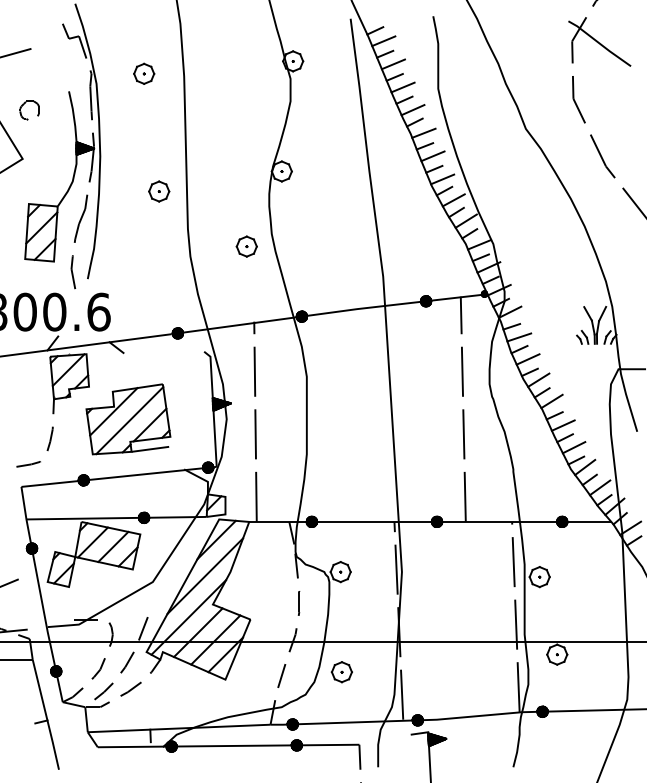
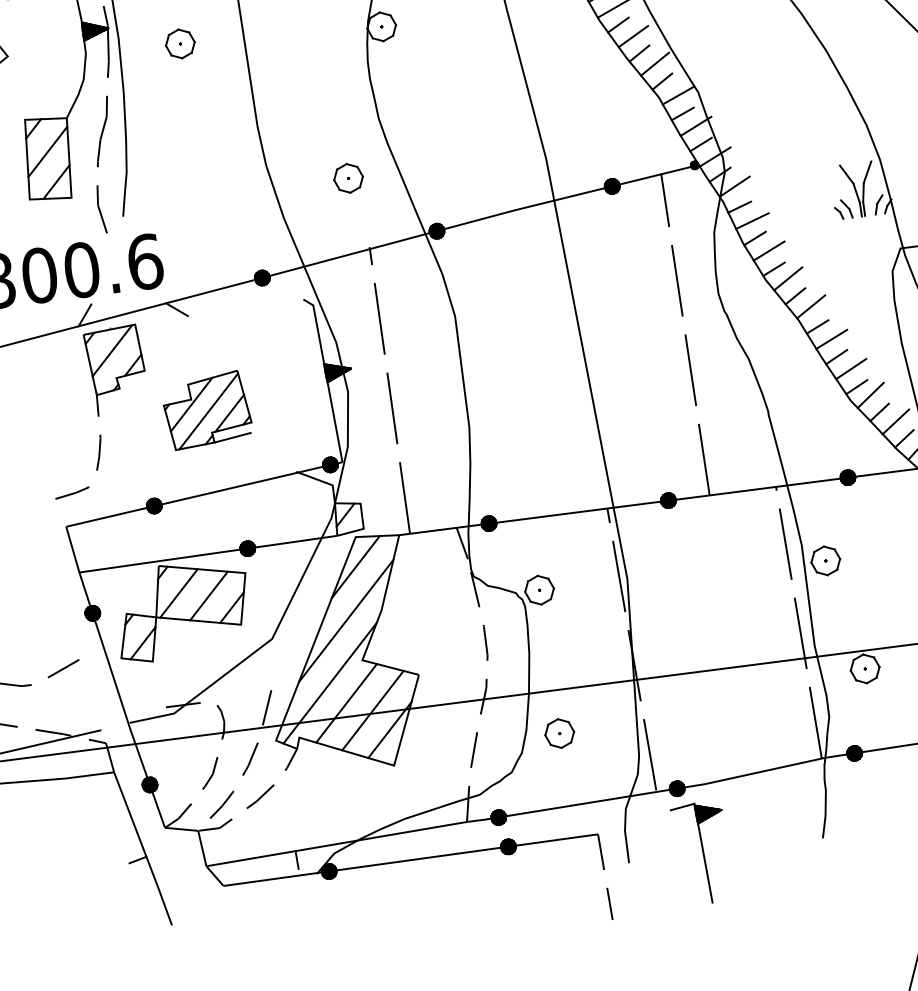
part: (159, 191) -> (180, 43), moved
part: (246, 246) -> (348, 178), moved
part: (128, 419) -> (207, 410), size x0.7

